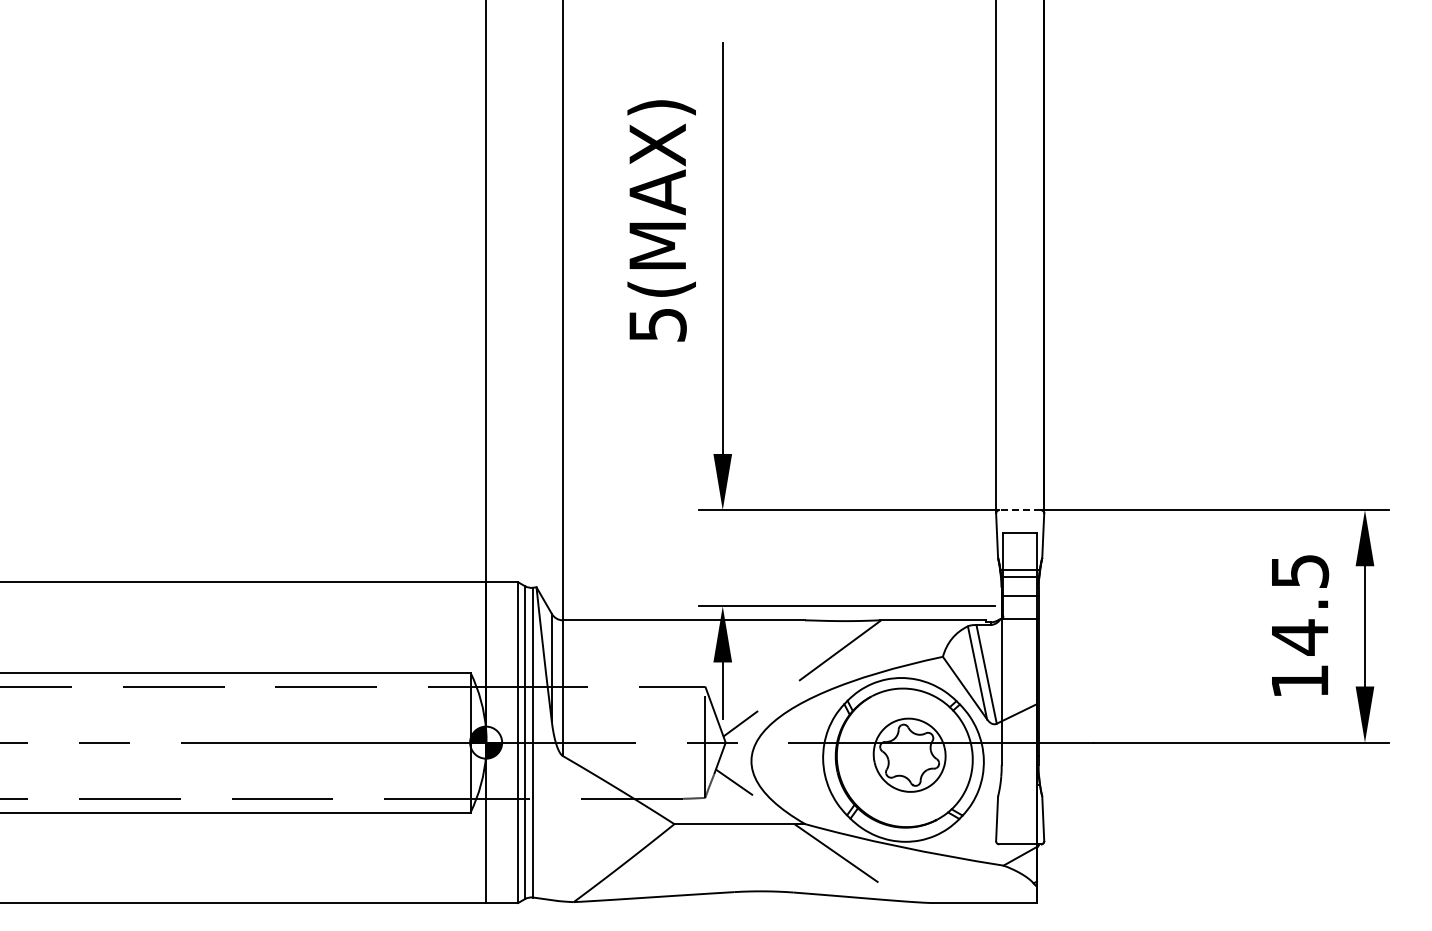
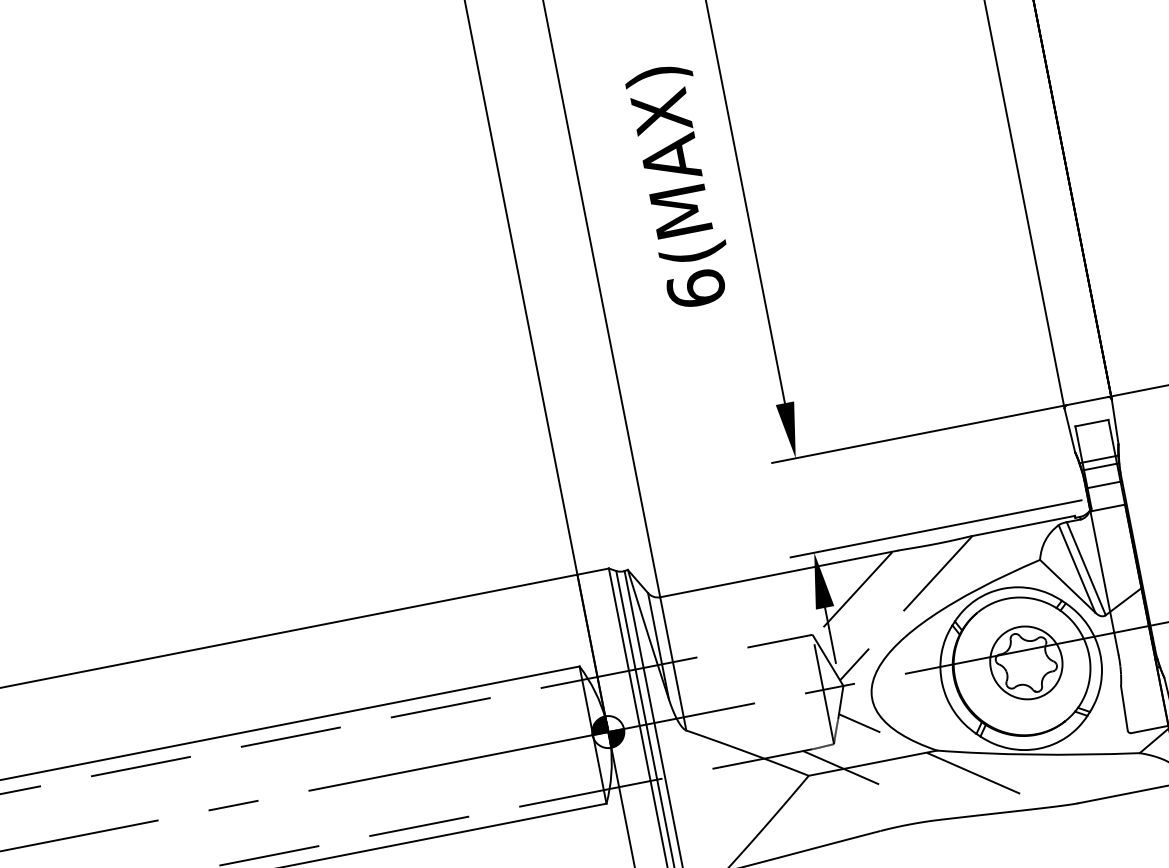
text: (657, 324) -> (695, 288), 5(MAX) -> 6(MAX)
line: (1020, 510) -> (1087, 401), dashed -> solid
line: (752, 654) -> (852, 594), added
line: (707, 822) -> (840, 767), added

